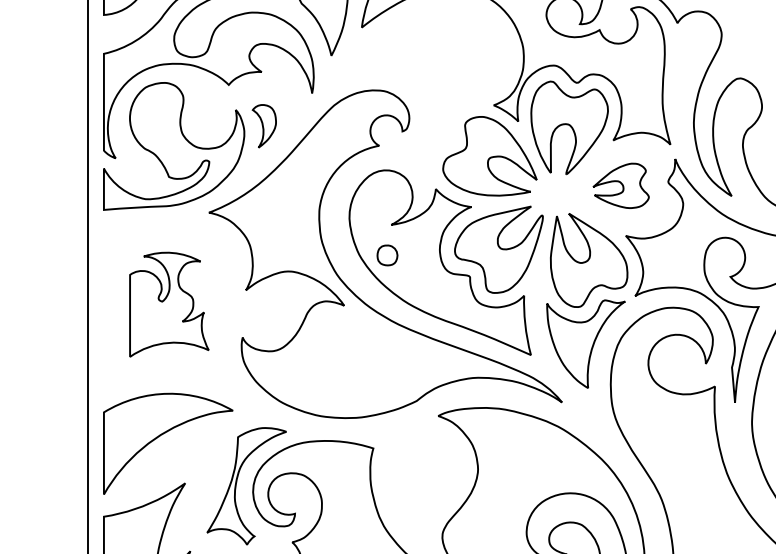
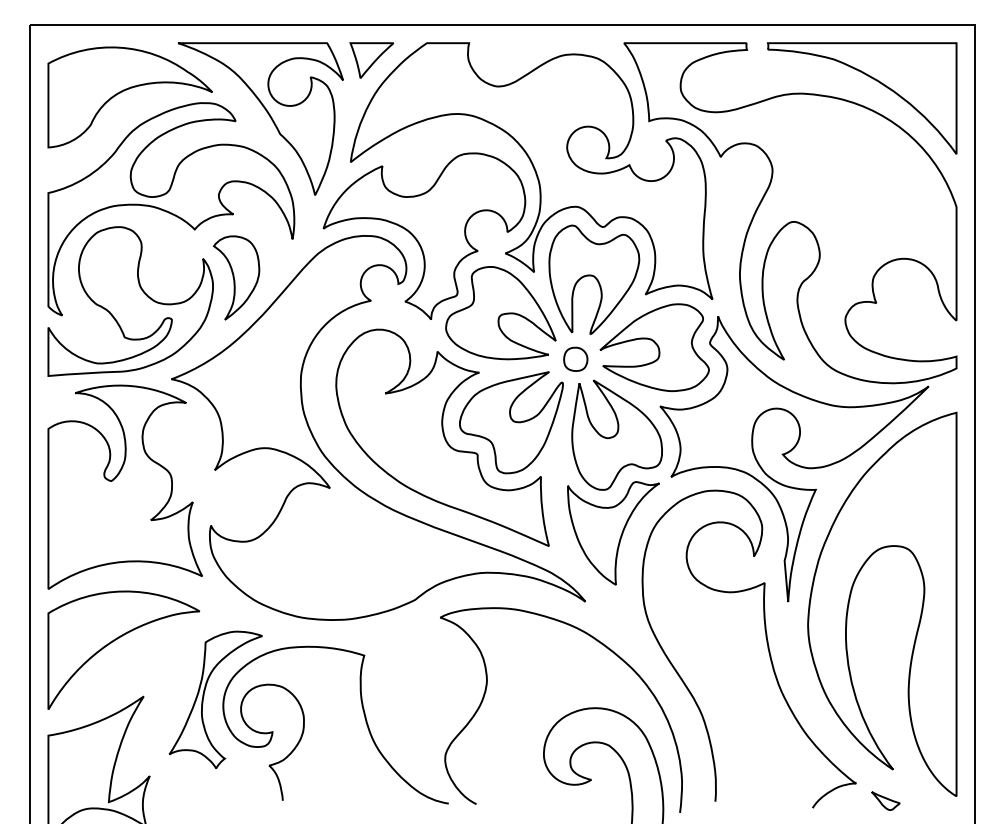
part: (424, 90) -> (424, 235), added
part: (264, 125) -> (236, 277), size x1.67
part: (620, 185) -> (654, 347), size x1.67
part: (387, 254) -> (575, 358), moved
part: (168, 304) -> (124, 486), size x1.67

